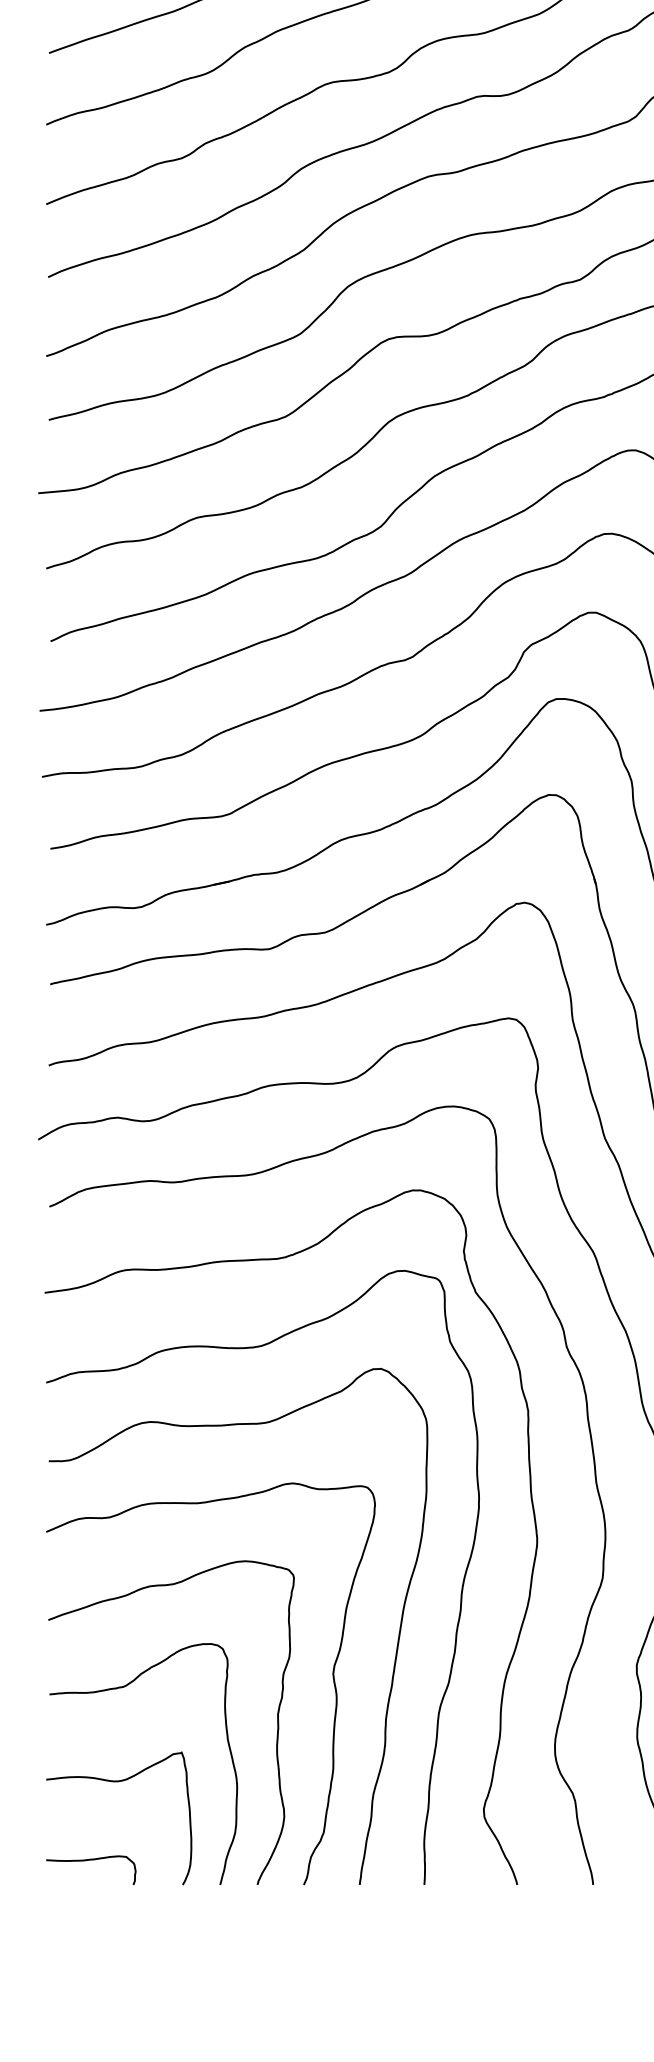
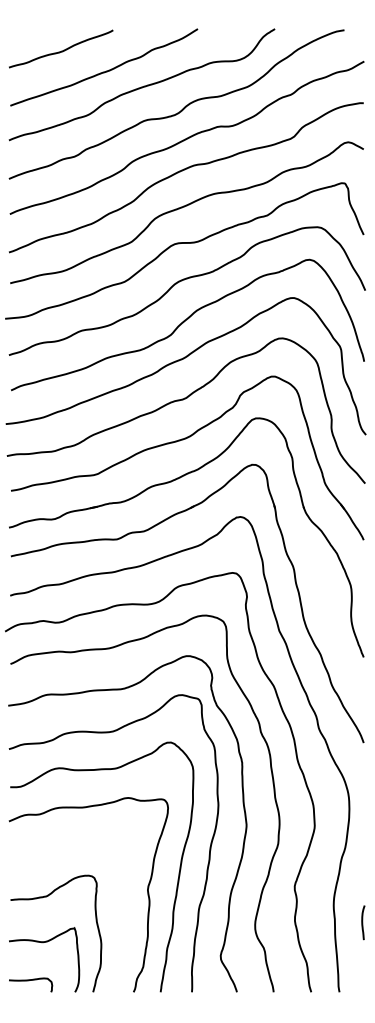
curve: (274, 1742) -> (119, 923), removed

